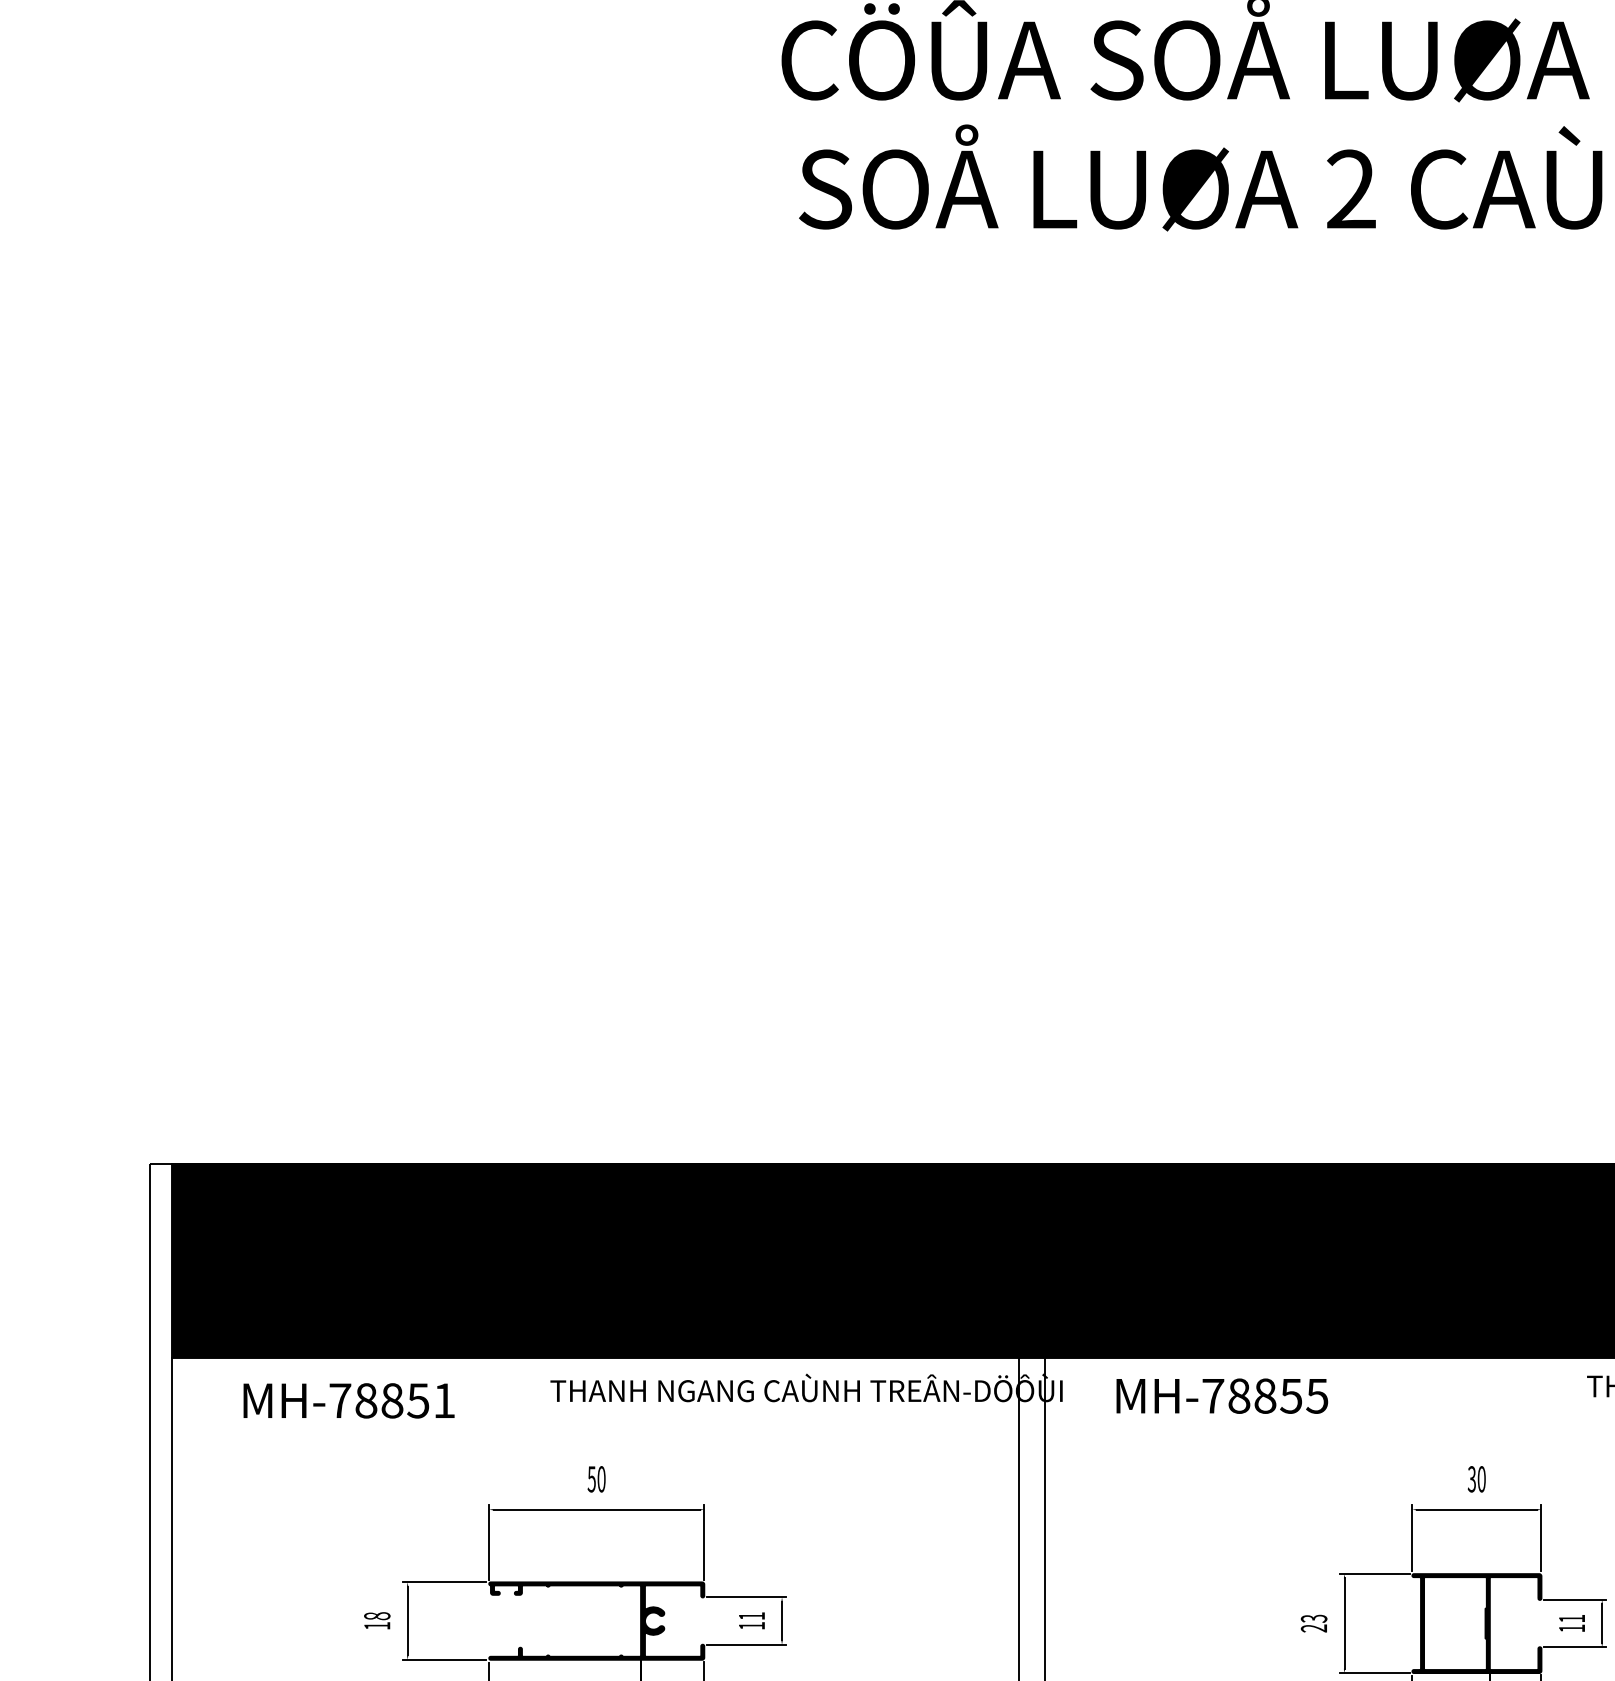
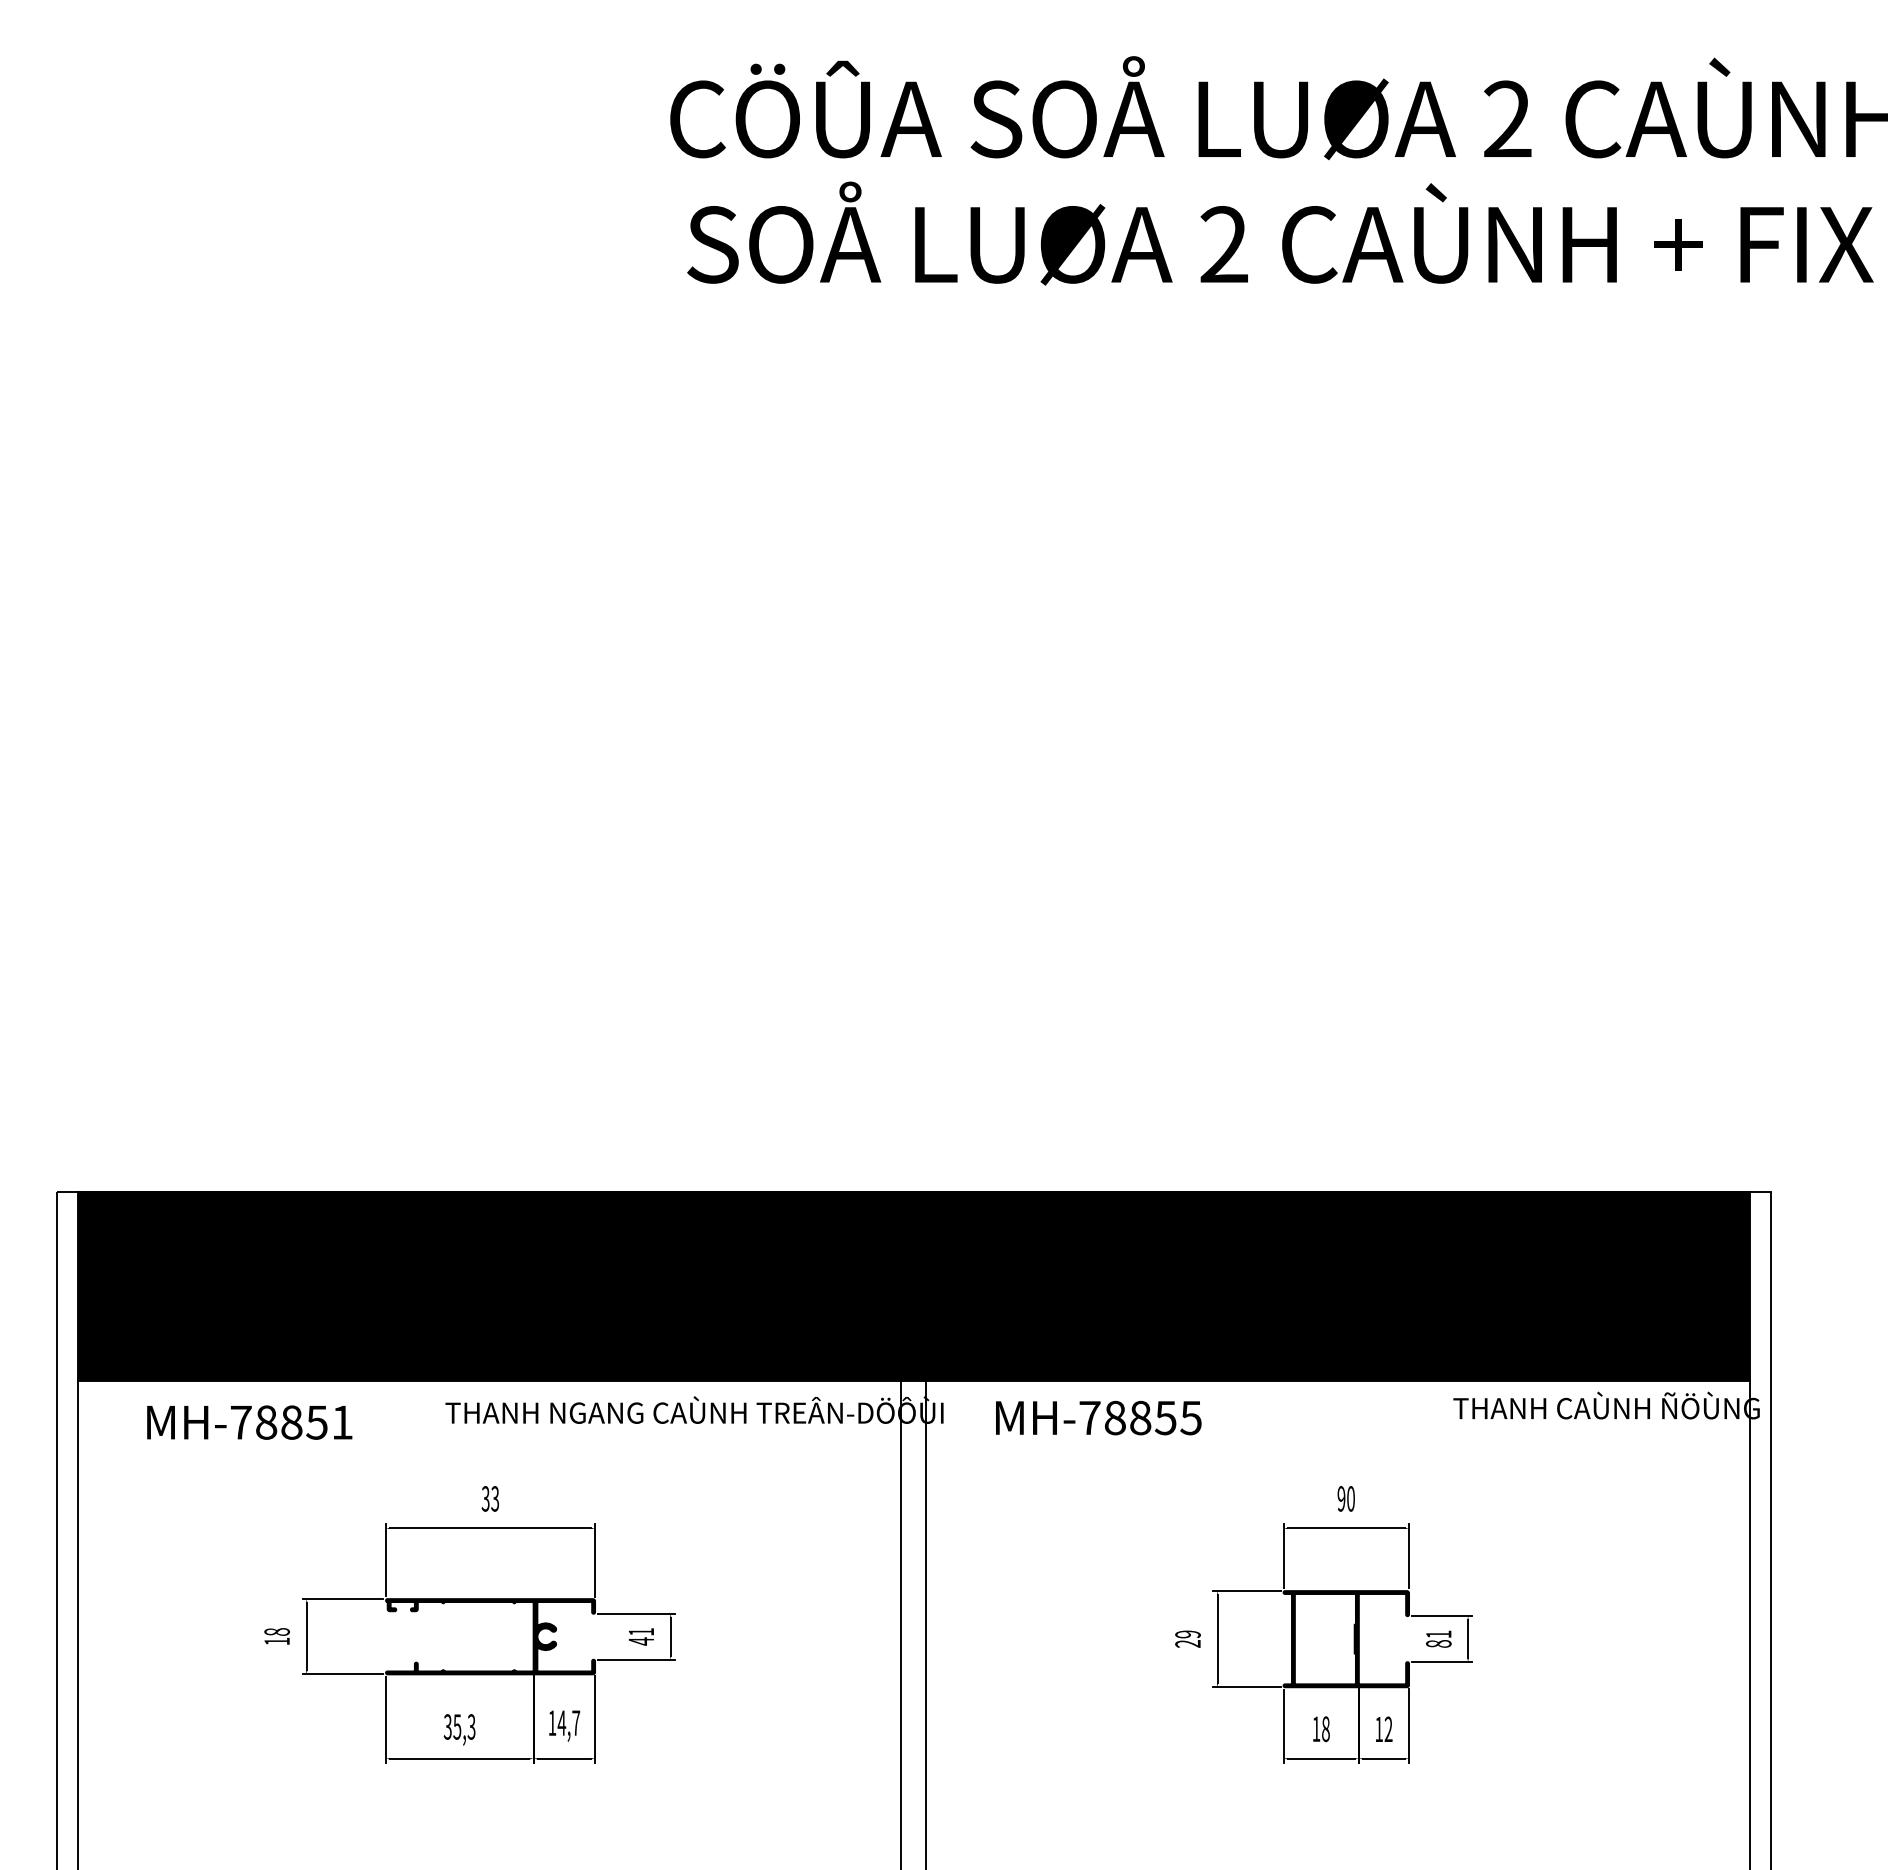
text: (596, 1478) -> (490, 1498), 50 -> 33
text: (1471, 1478) -> (1341, 1498), 30 -> 90
text: (1313, 1618) -> (1187, 1634), 23 -> 29
text: (750, 1625) -> (640, 1641), 11 -> 41
text: (1571, 1628) -> (1438, 1643), 11 -> 81

